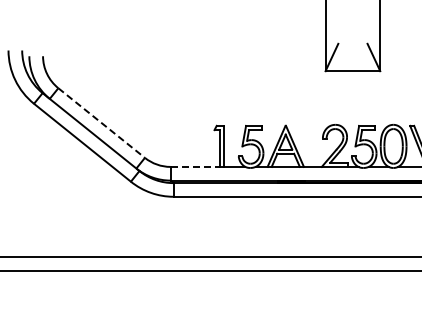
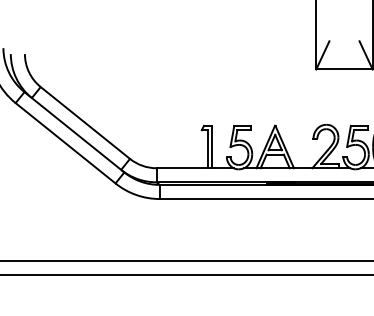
line: (101, 123) -> (85, 123), dashed -> solid
line: (195, 166) -> (182, 167), dashed -> solid

